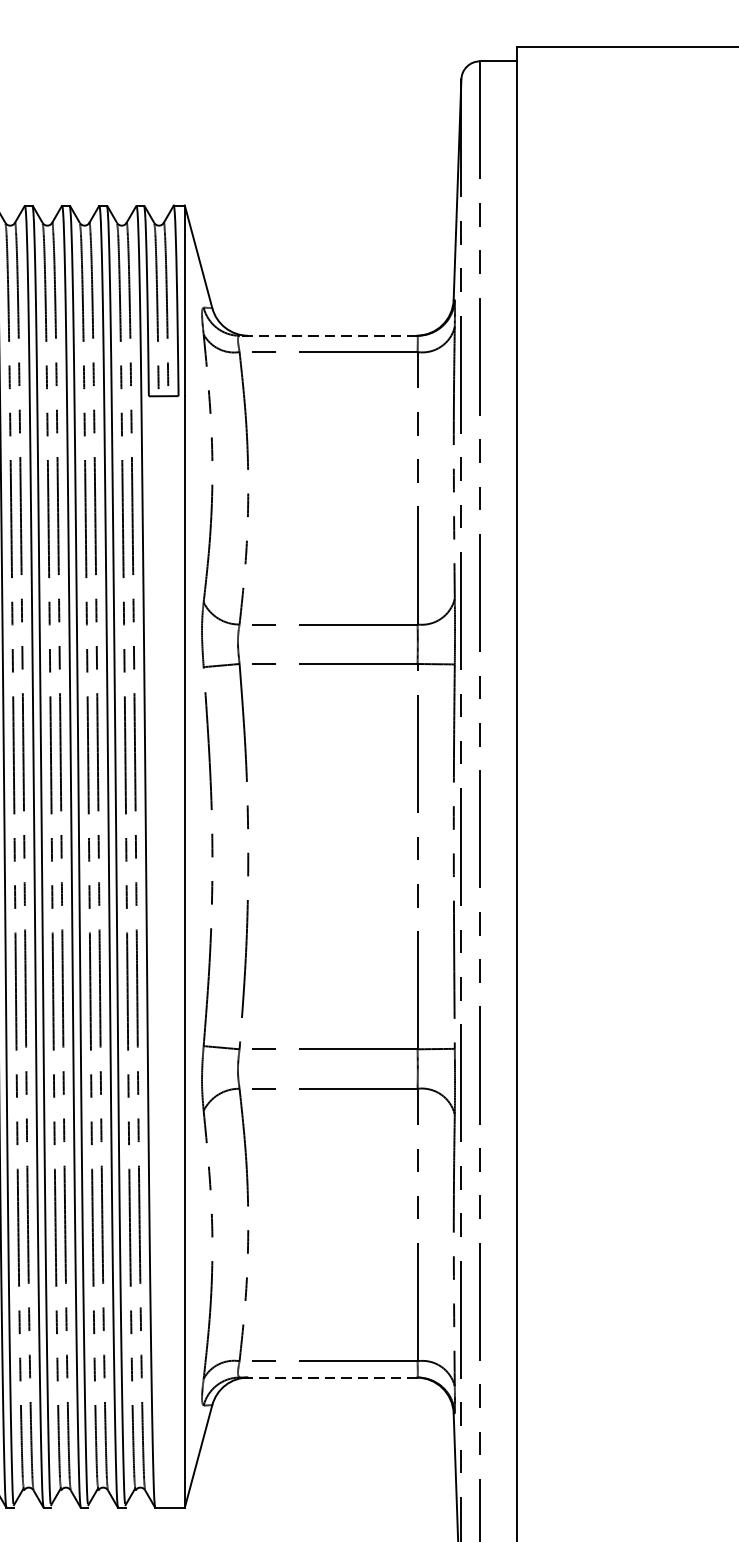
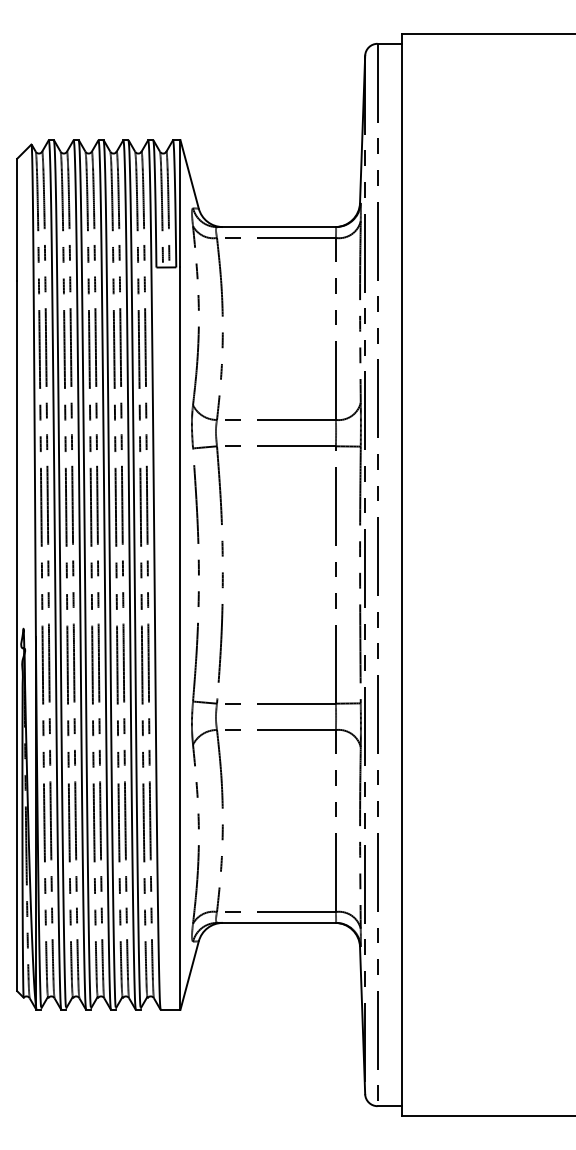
line: (327, 336) -> (275, 227), dashed -> solid
line: (327, 1376) -> (275, 922), dashed -> solid

